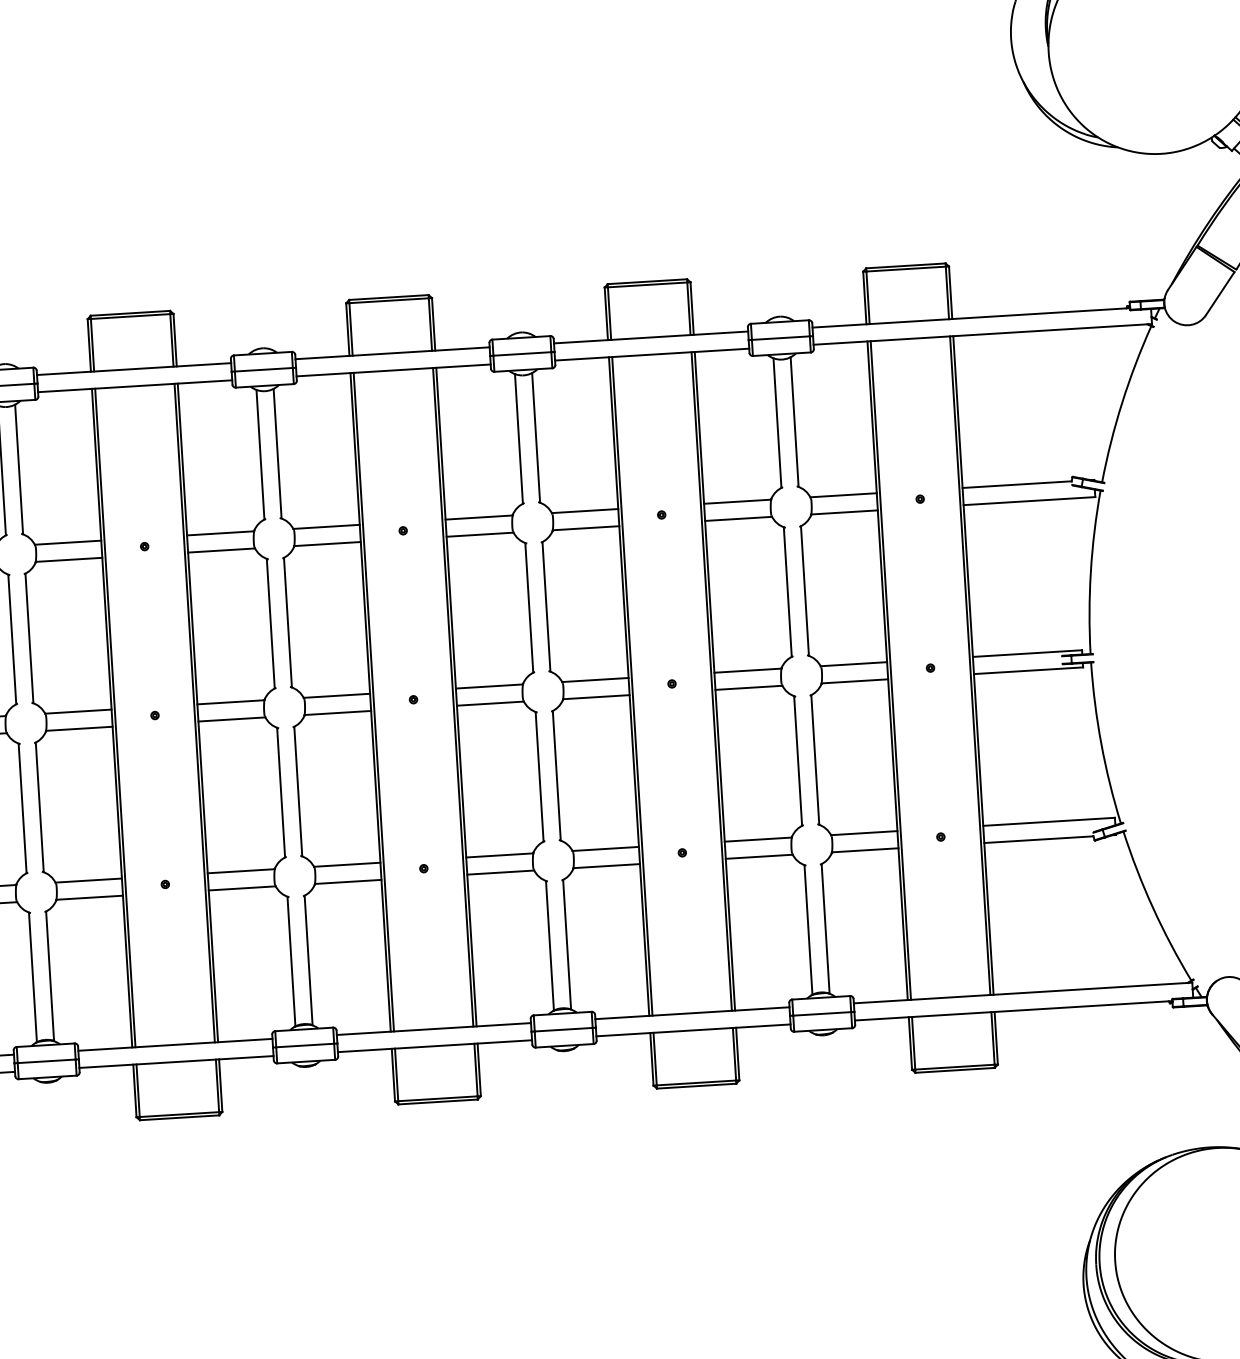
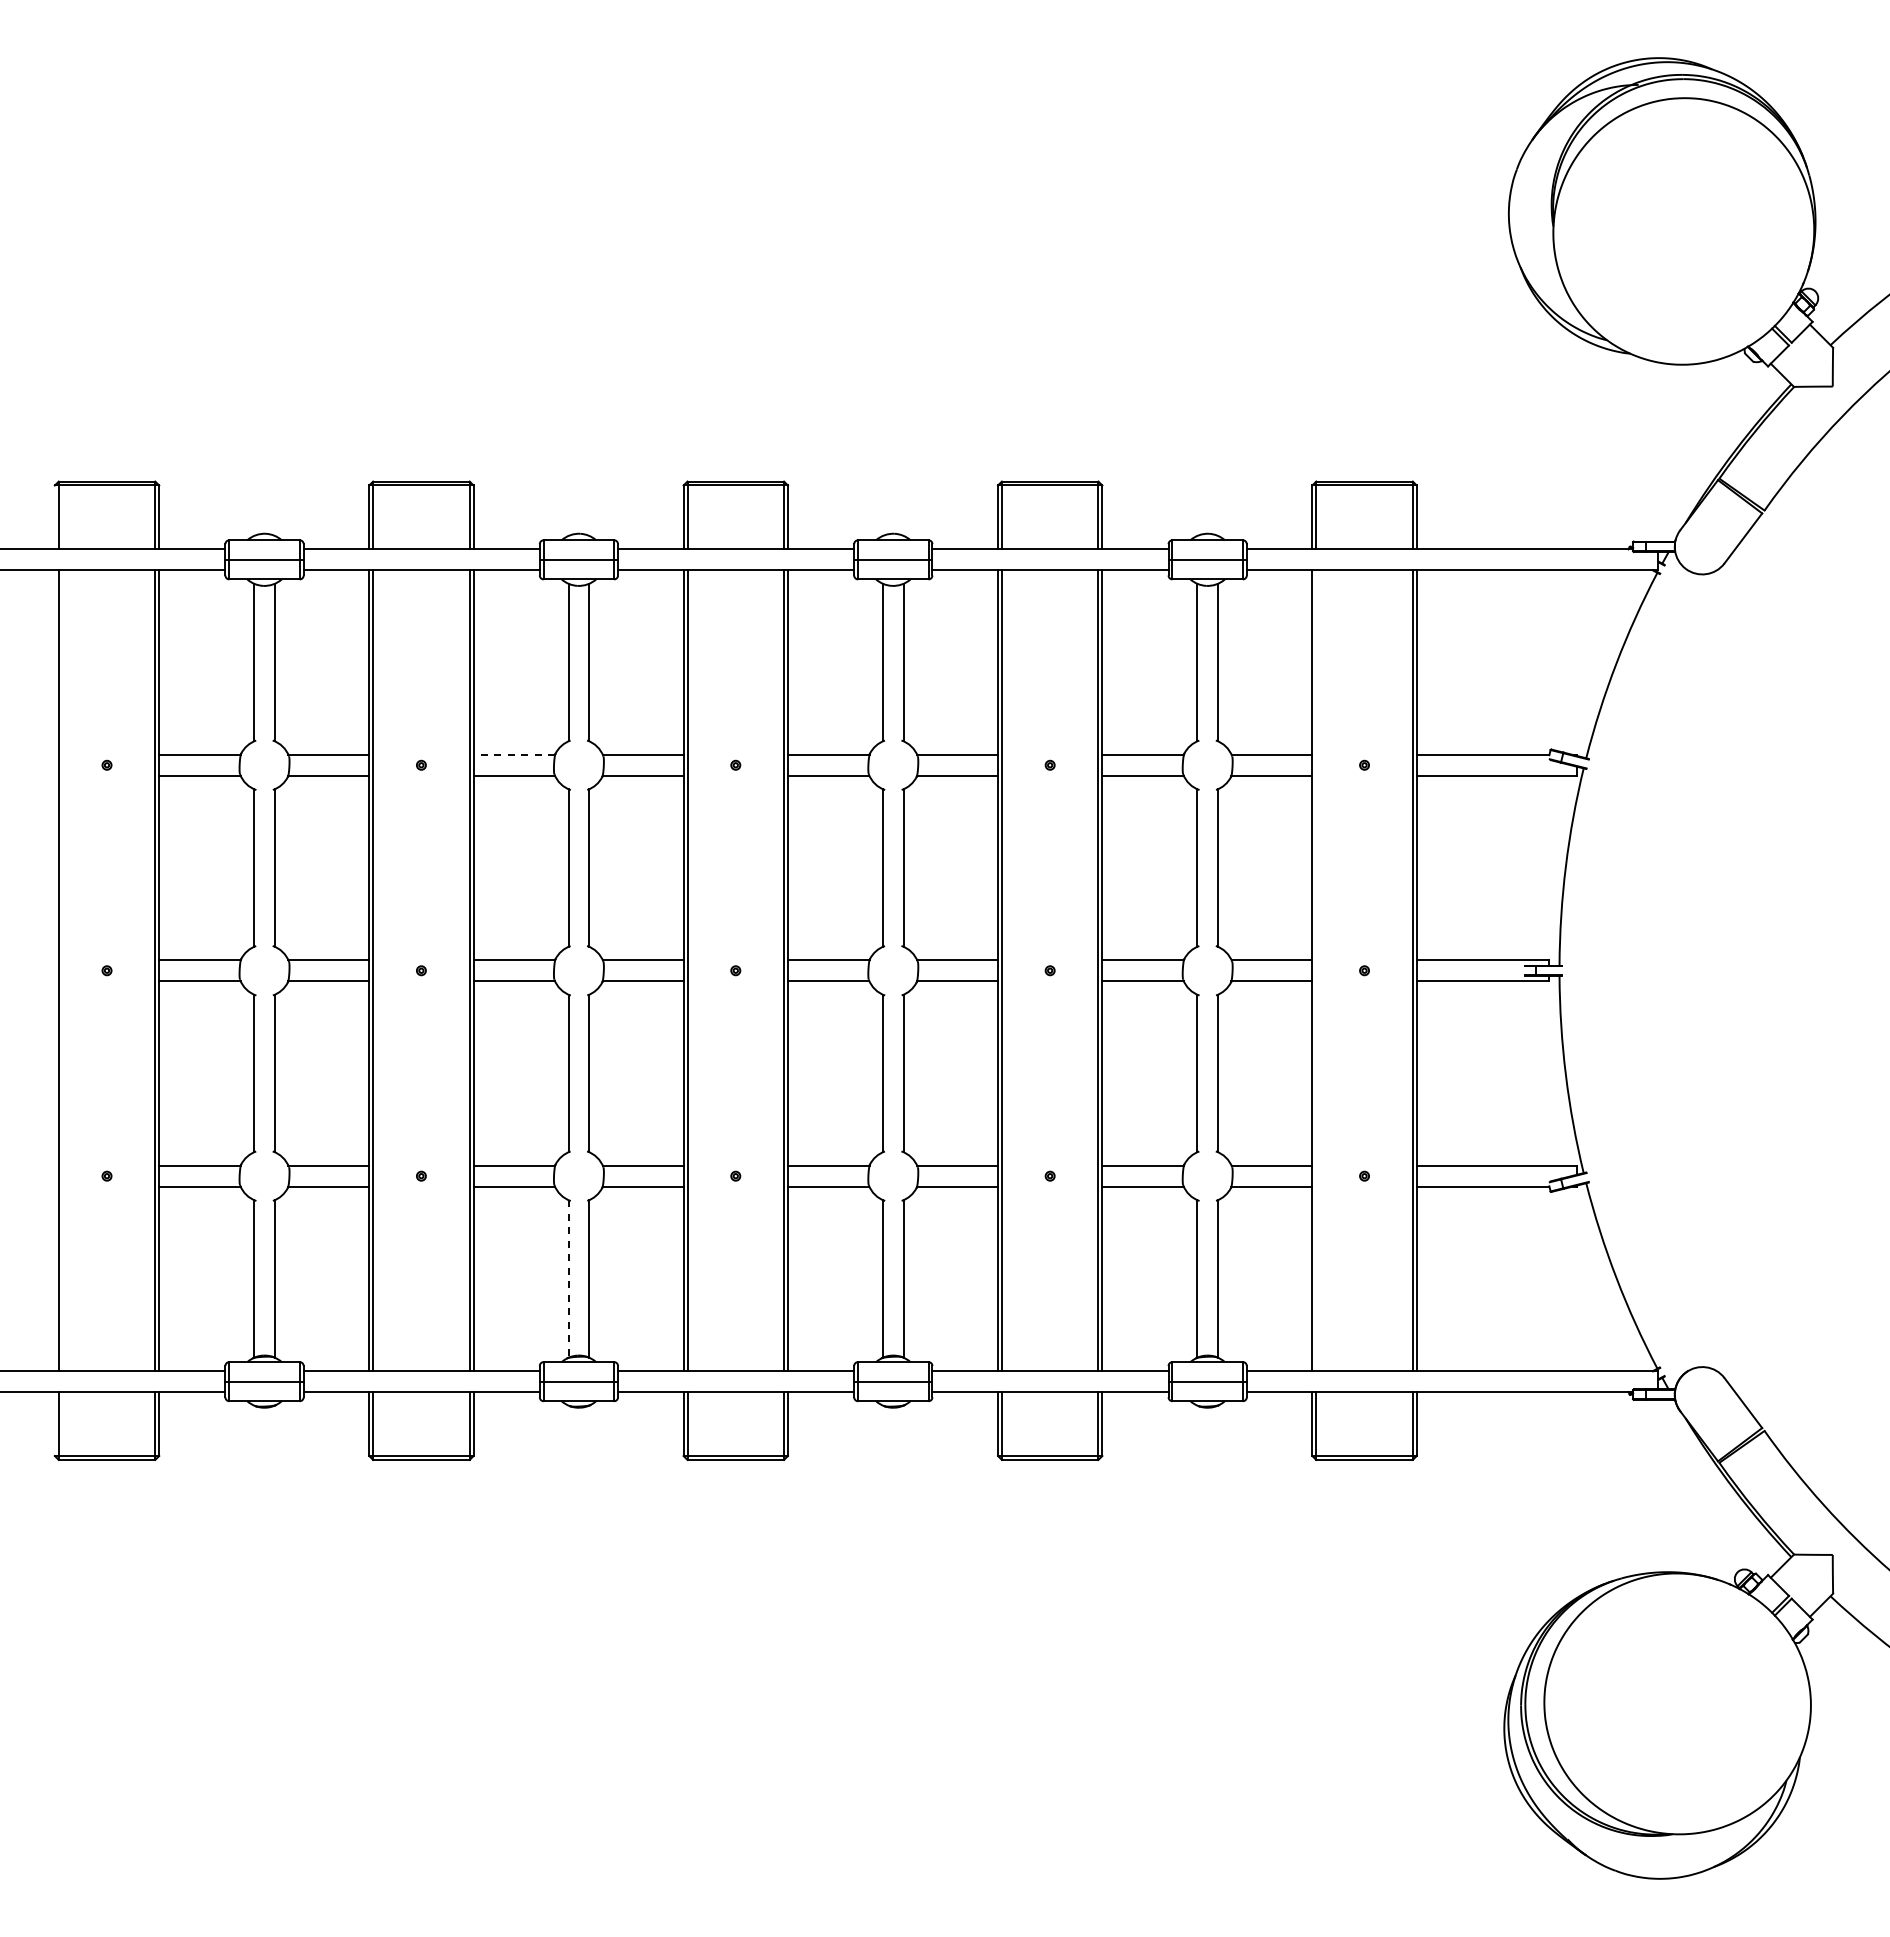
line: (220, 533) -> (514, 754), solid -> dashed
line: (891, 670) -> (1316, 970), removed
line: (291, 961) -> (568, 1278), solid -> dashed

